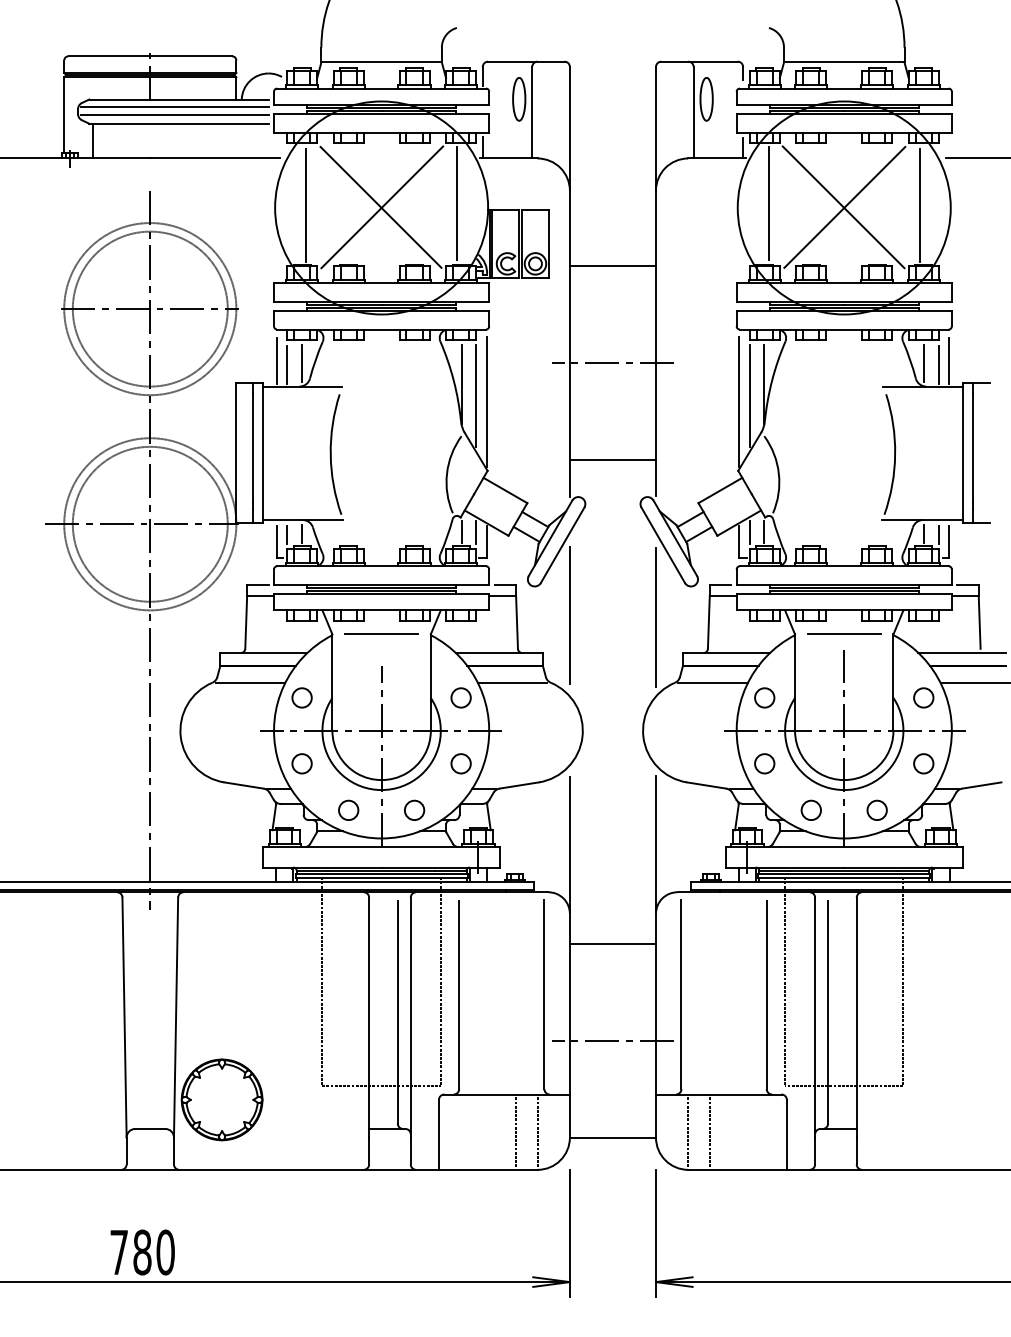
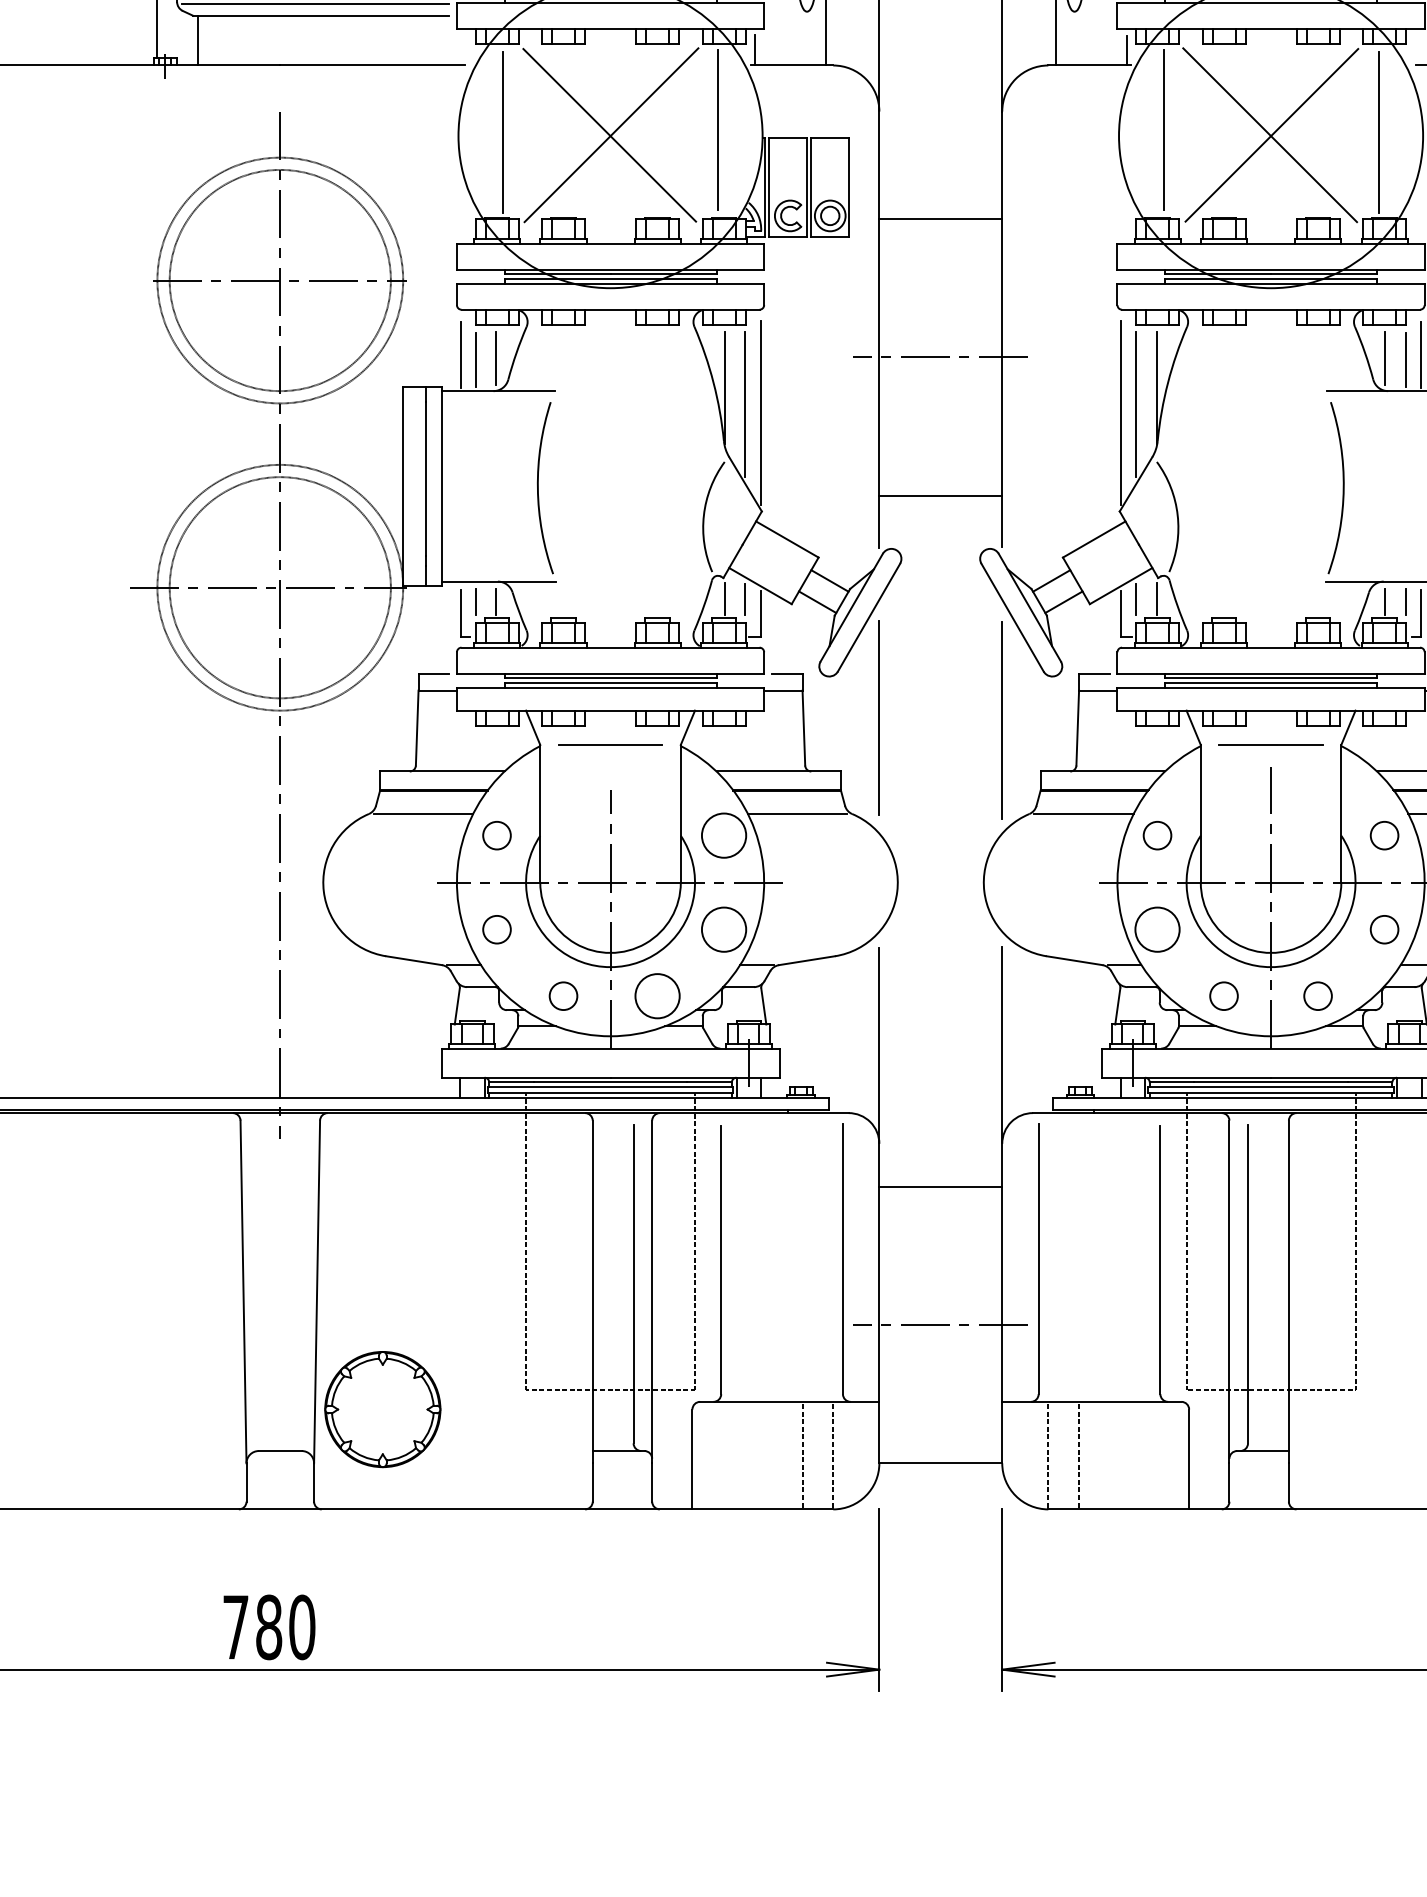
circle: (460, 697) -> (723, 835), size x1.6
circle: (460, 763) -> (723, 929), size x1.6
circle: (764, 763) -> (1157, 929), size x1.6
circle: (414, 810) -> (657, 996), size x1.6

